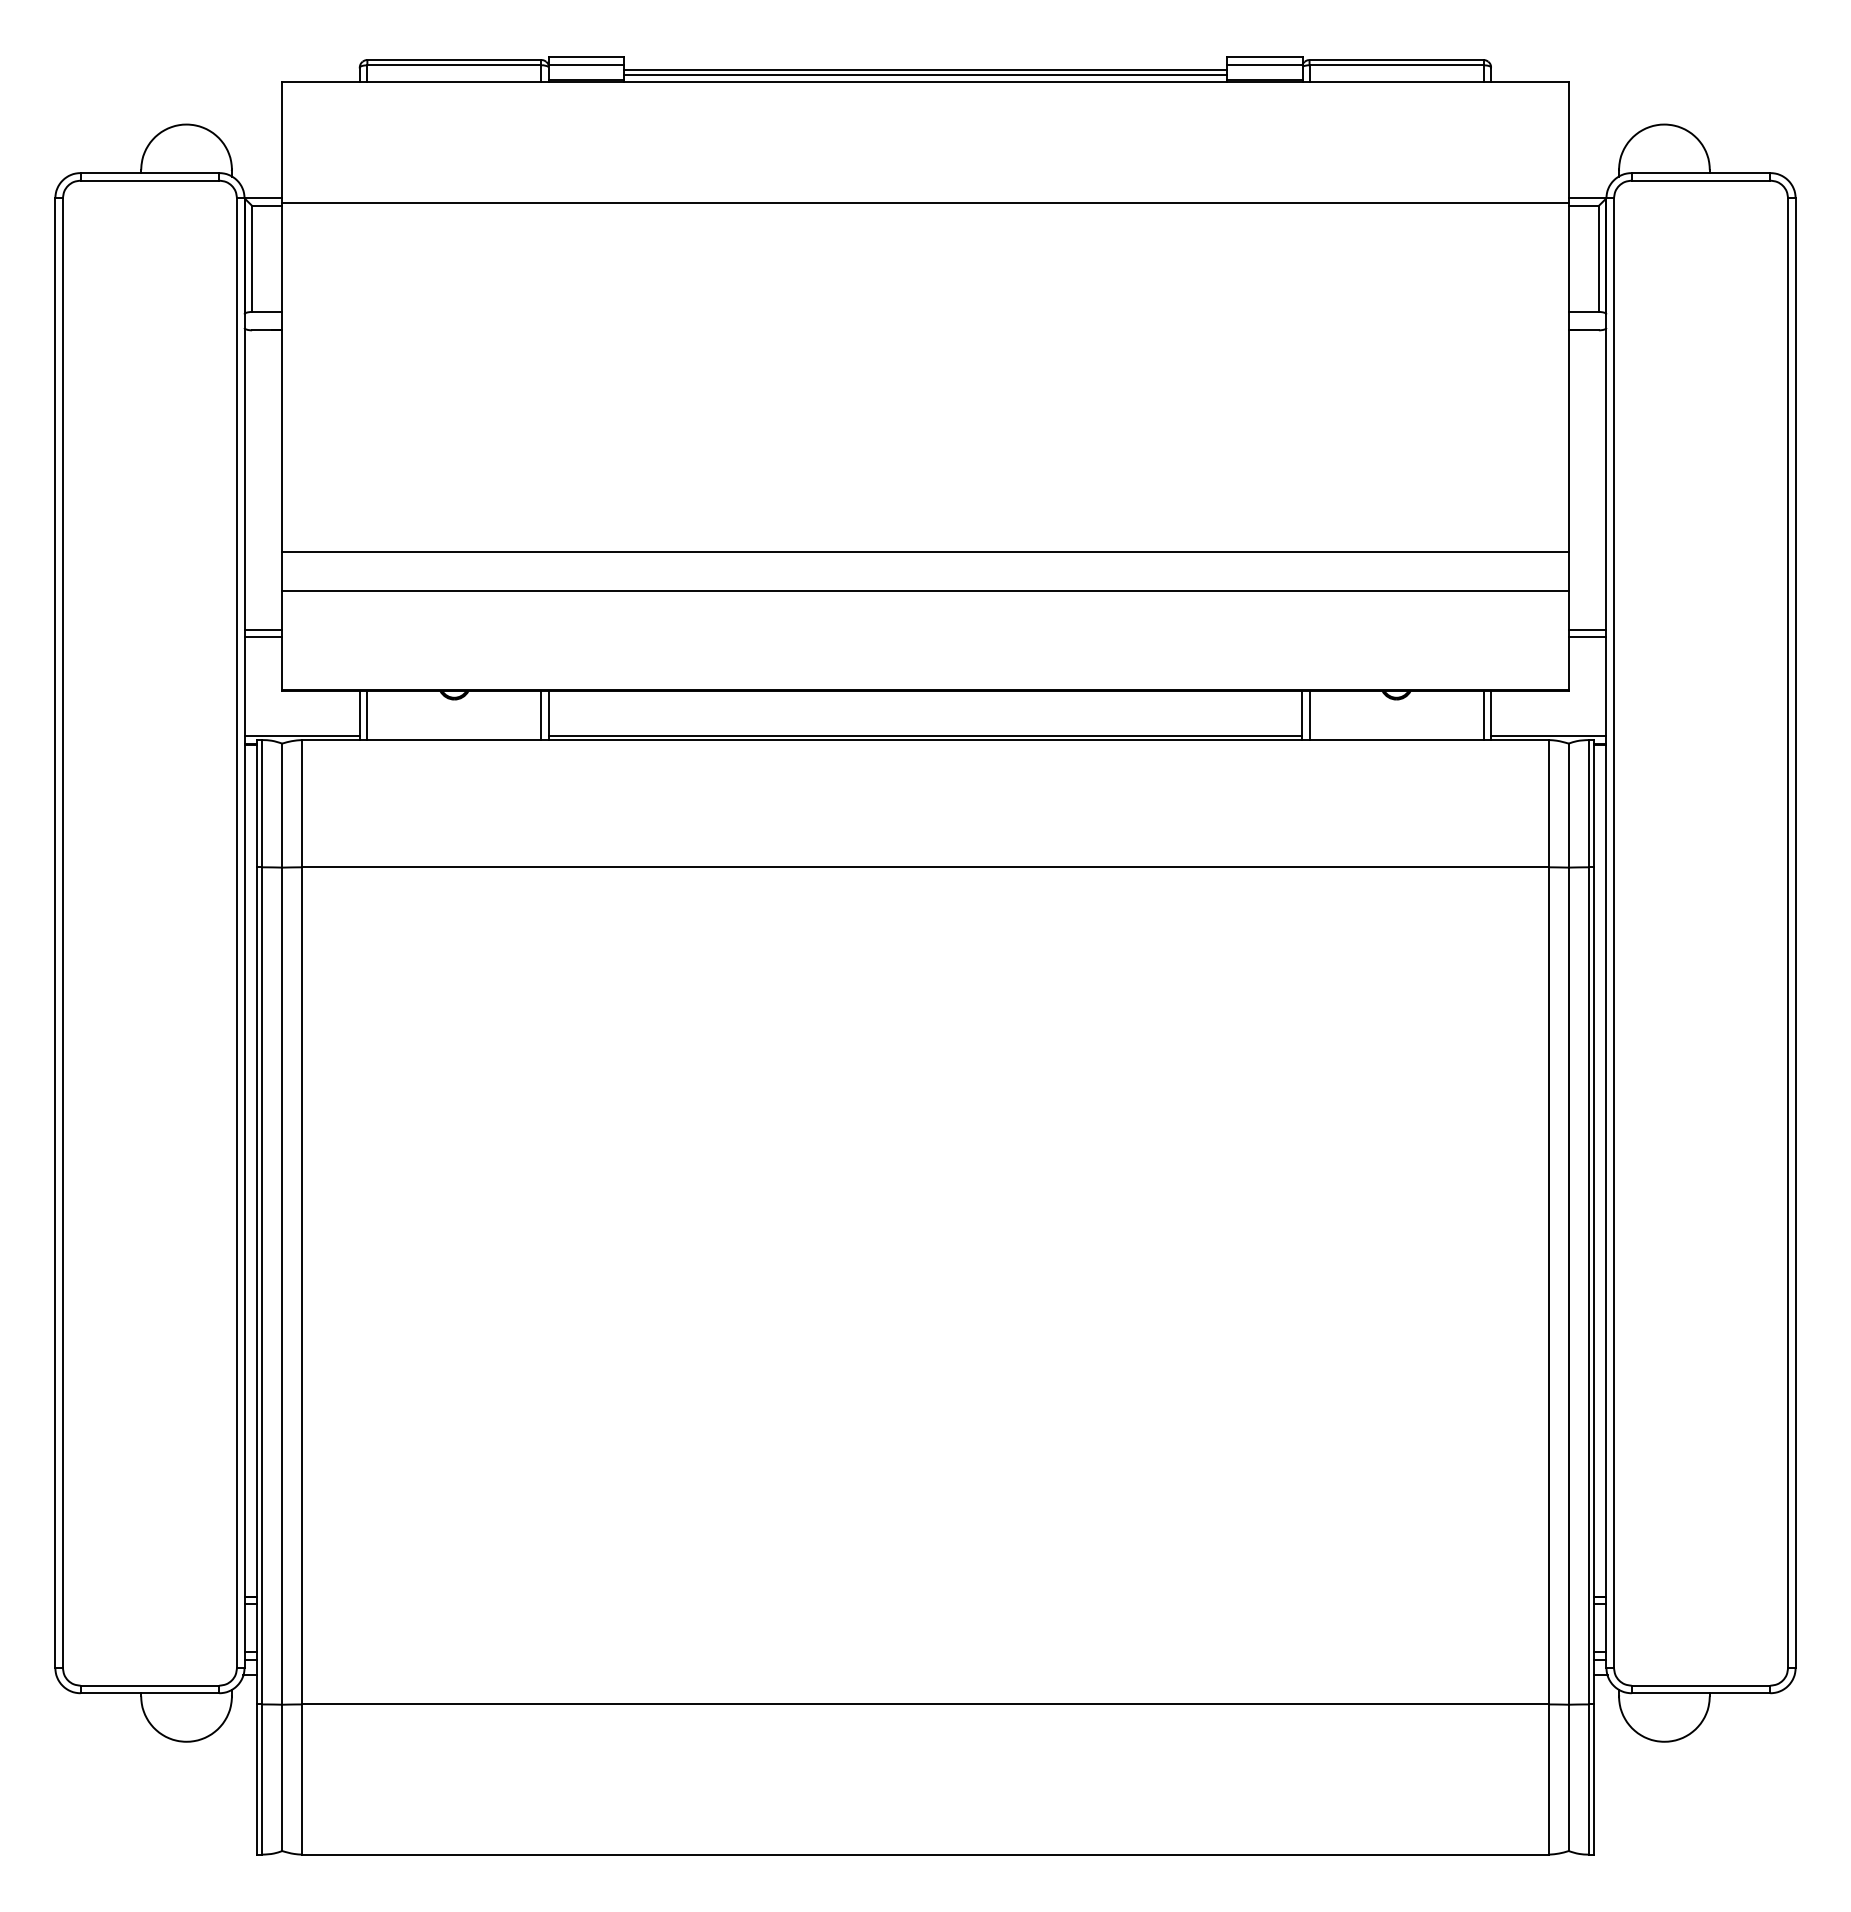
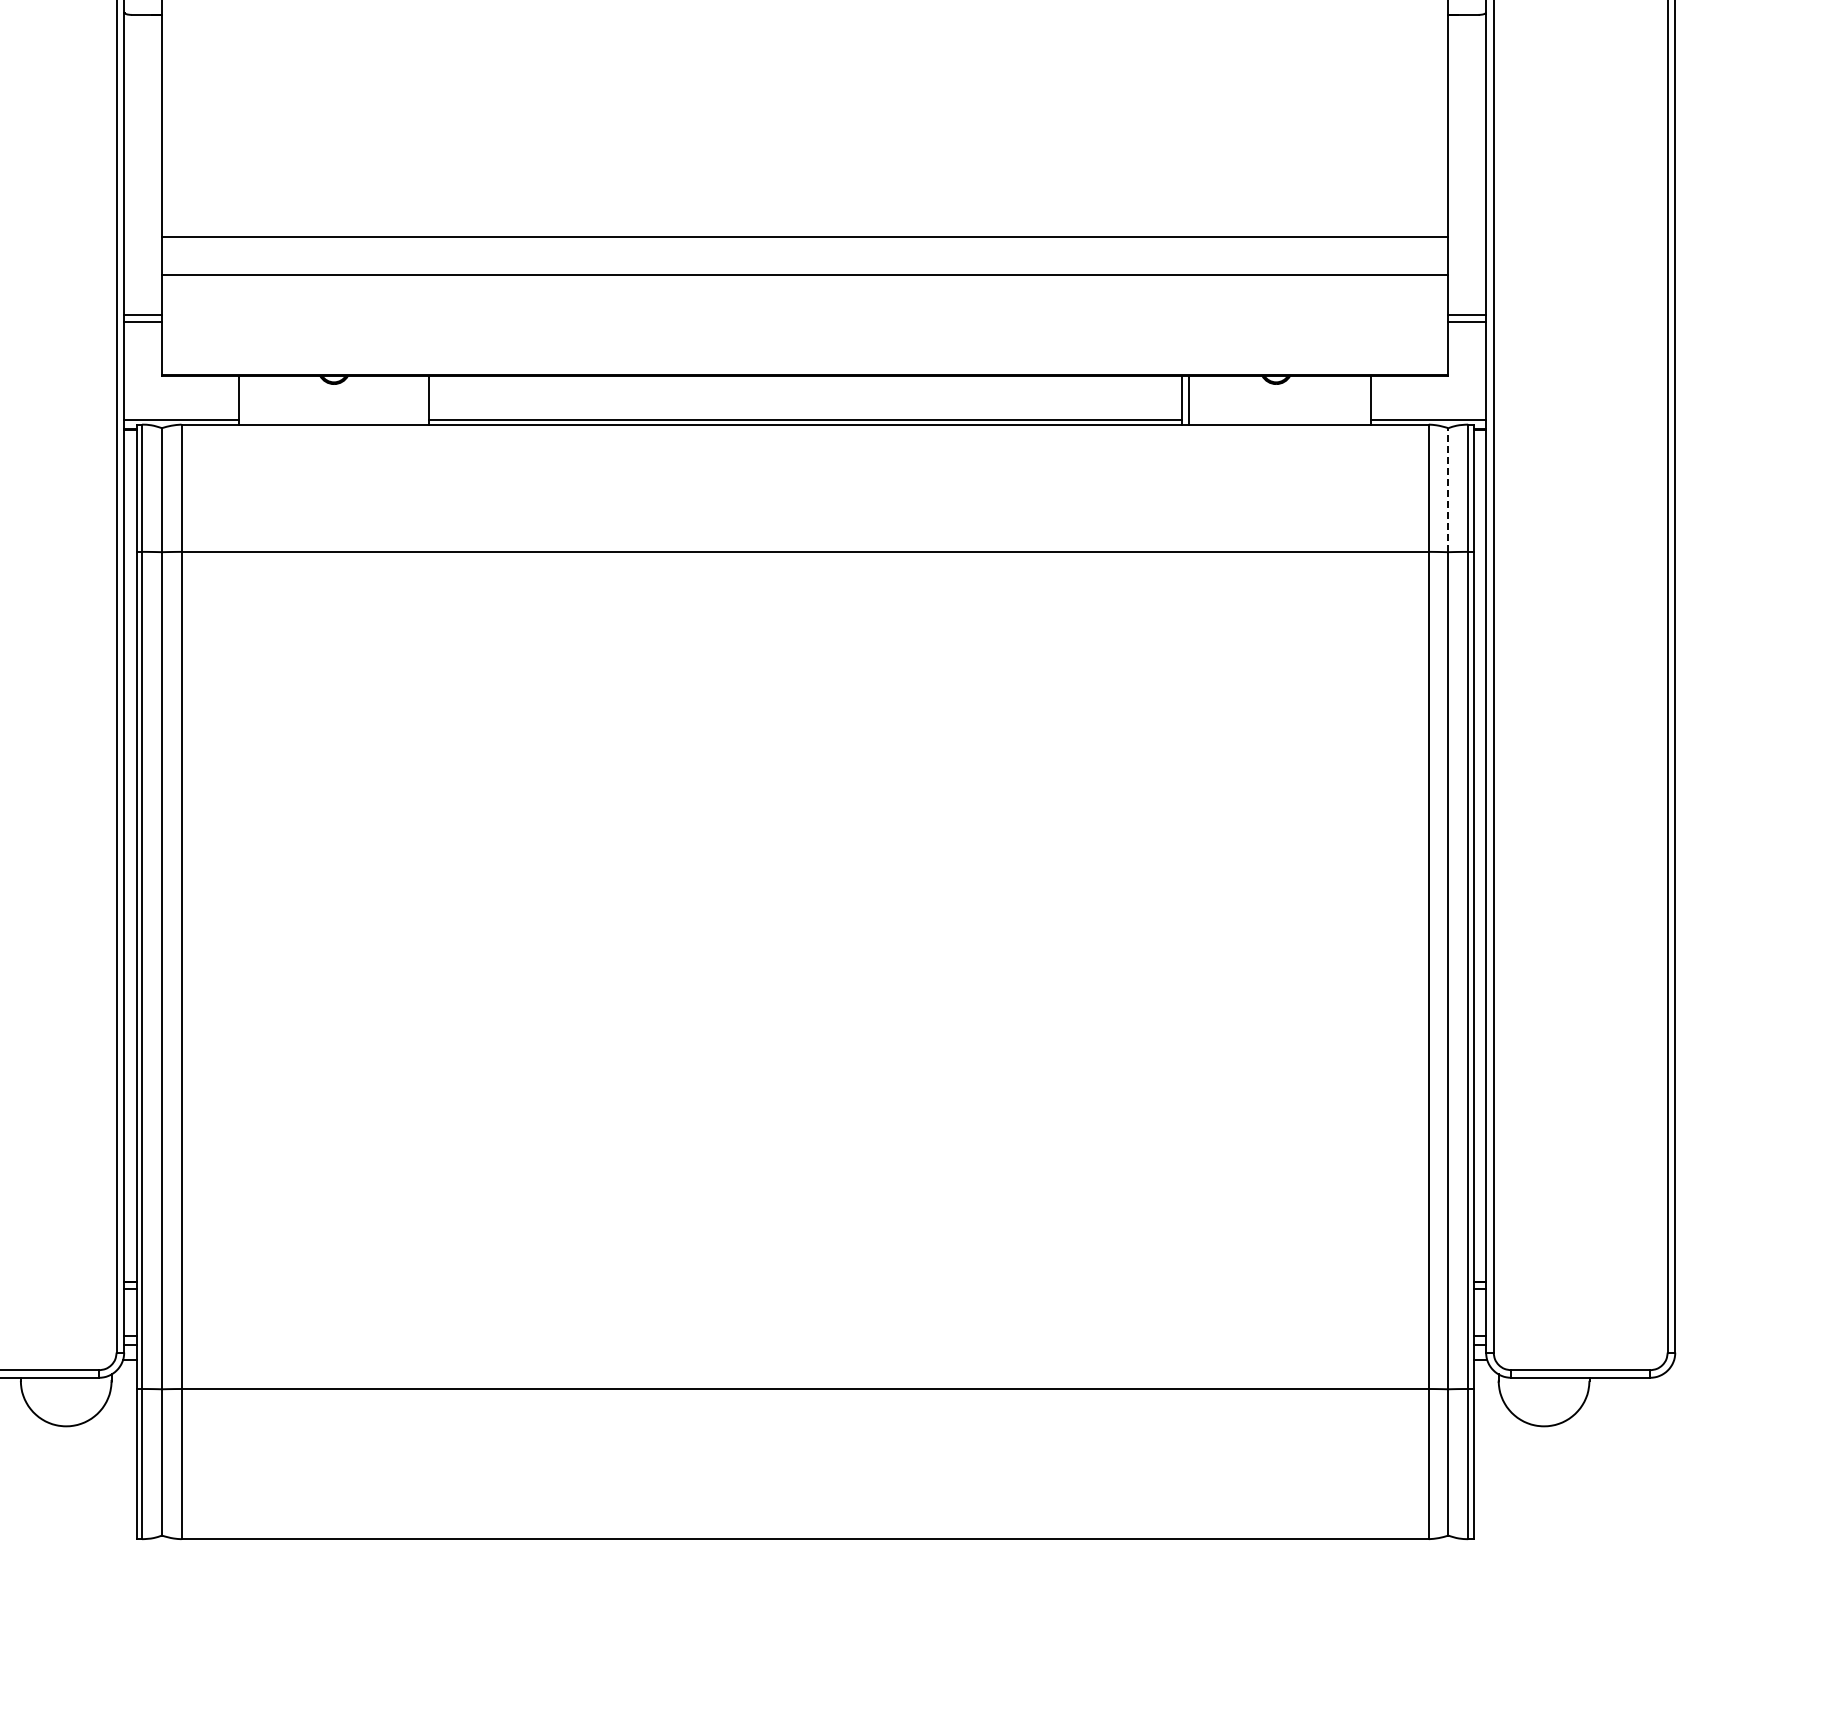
line: (367, 715) -> (247, 400), removed
line: (541, 715) -> (421, 400), removed
line: (1483, 715) -> (1363, 400), removed
line: (1568, 805) -> (1448, 490), solid -> dashed

